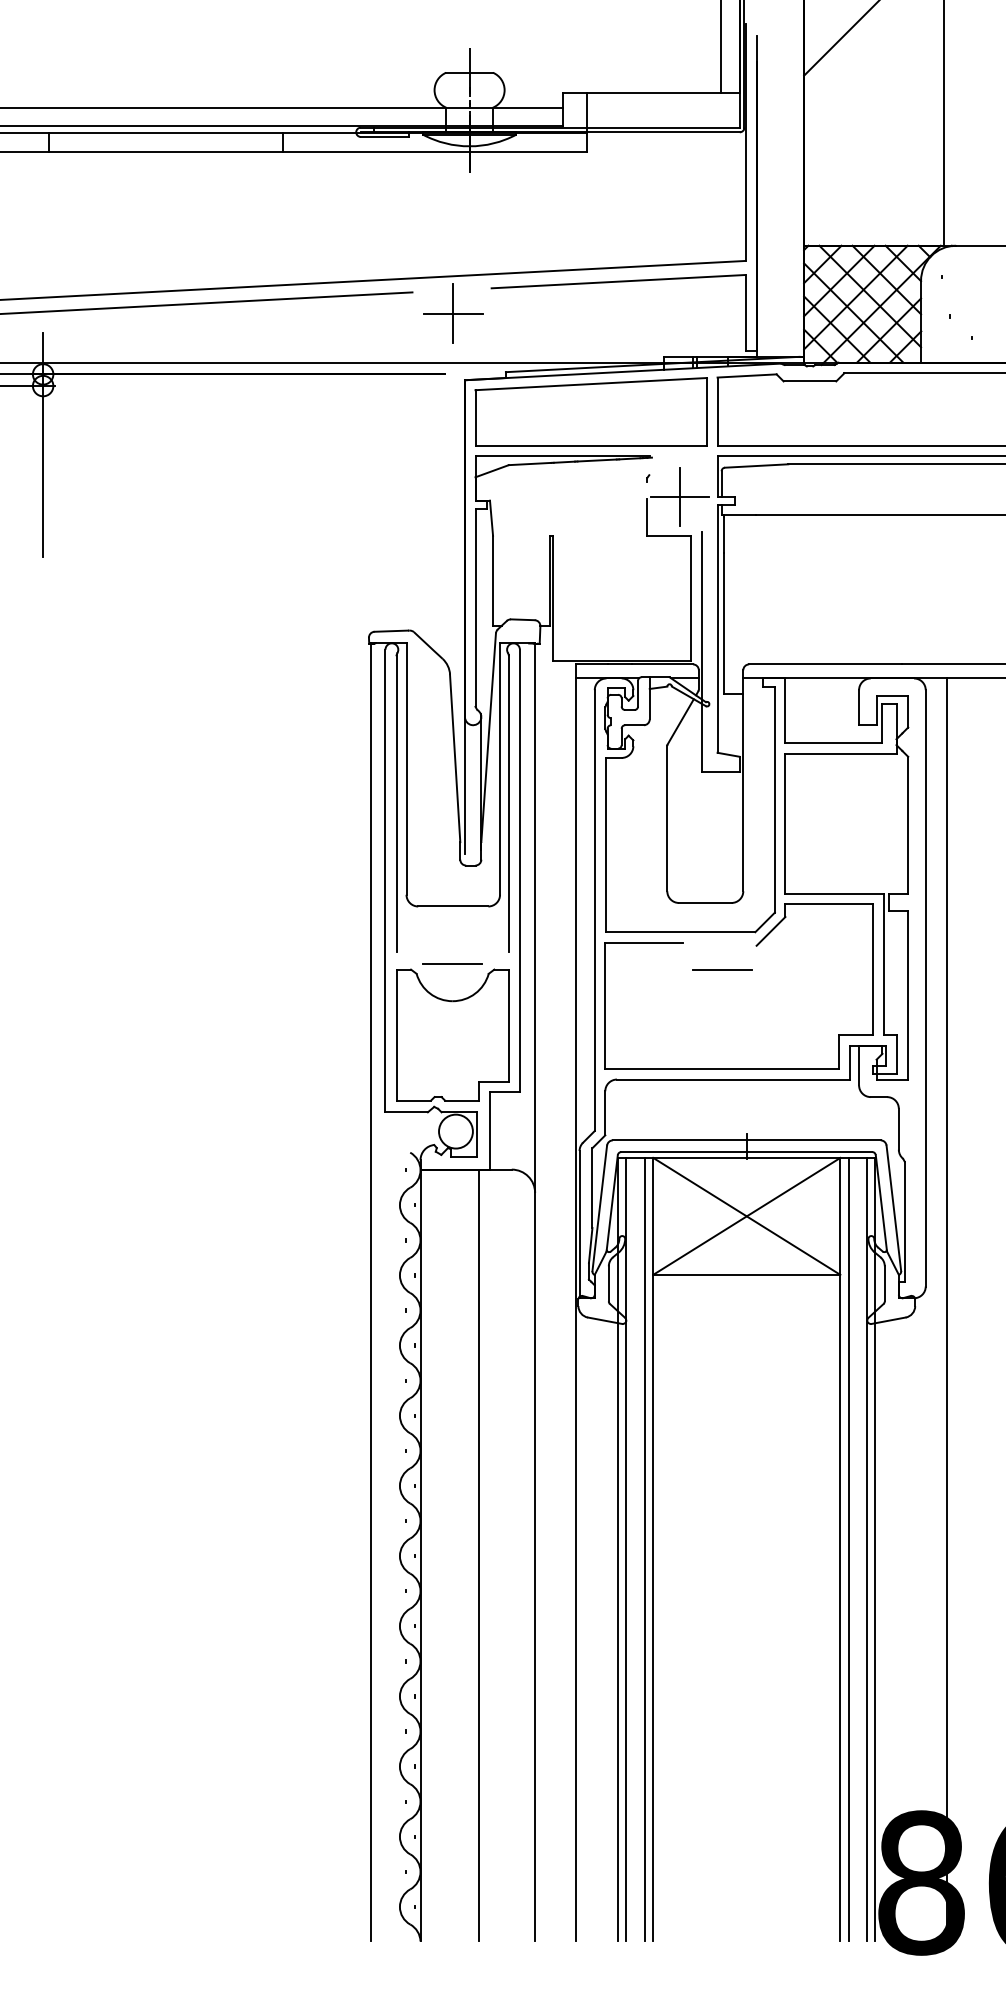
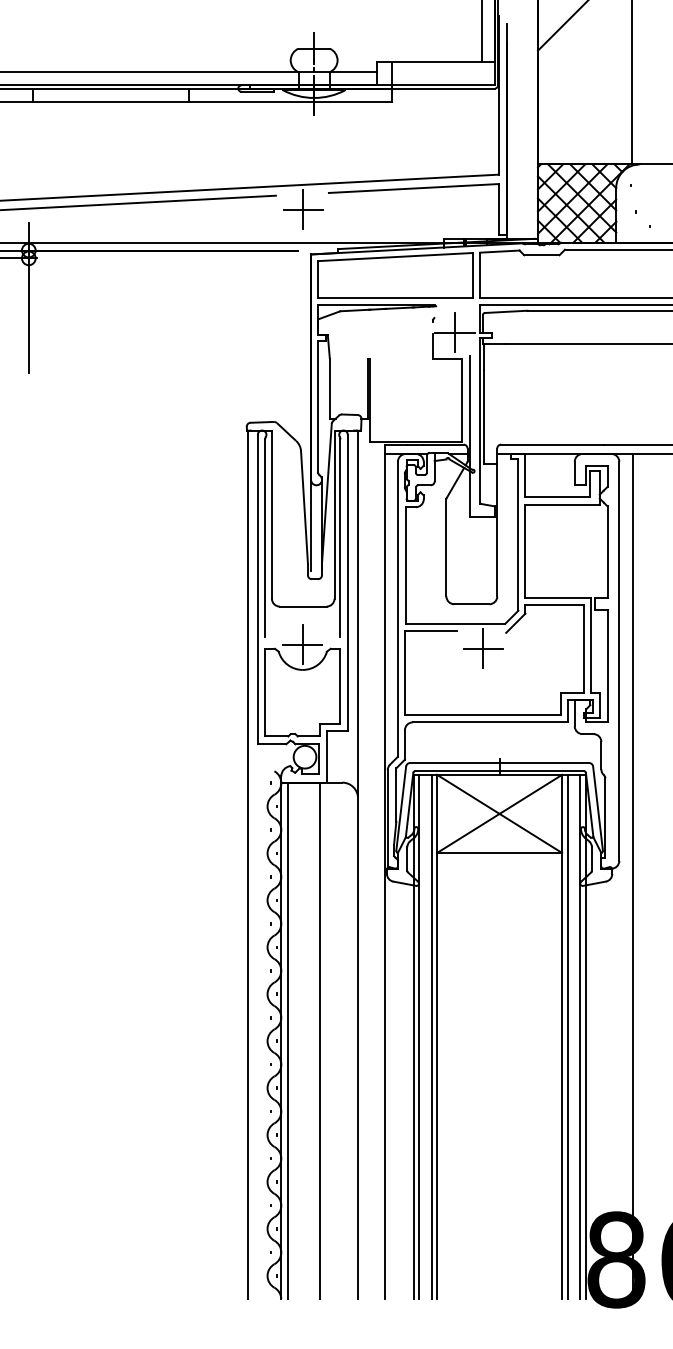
line: (452, 963) -> (302, 644), added
line: (722, 969) -> (483, 648), added
line: (429, 1555) -> (287, 1040), added

